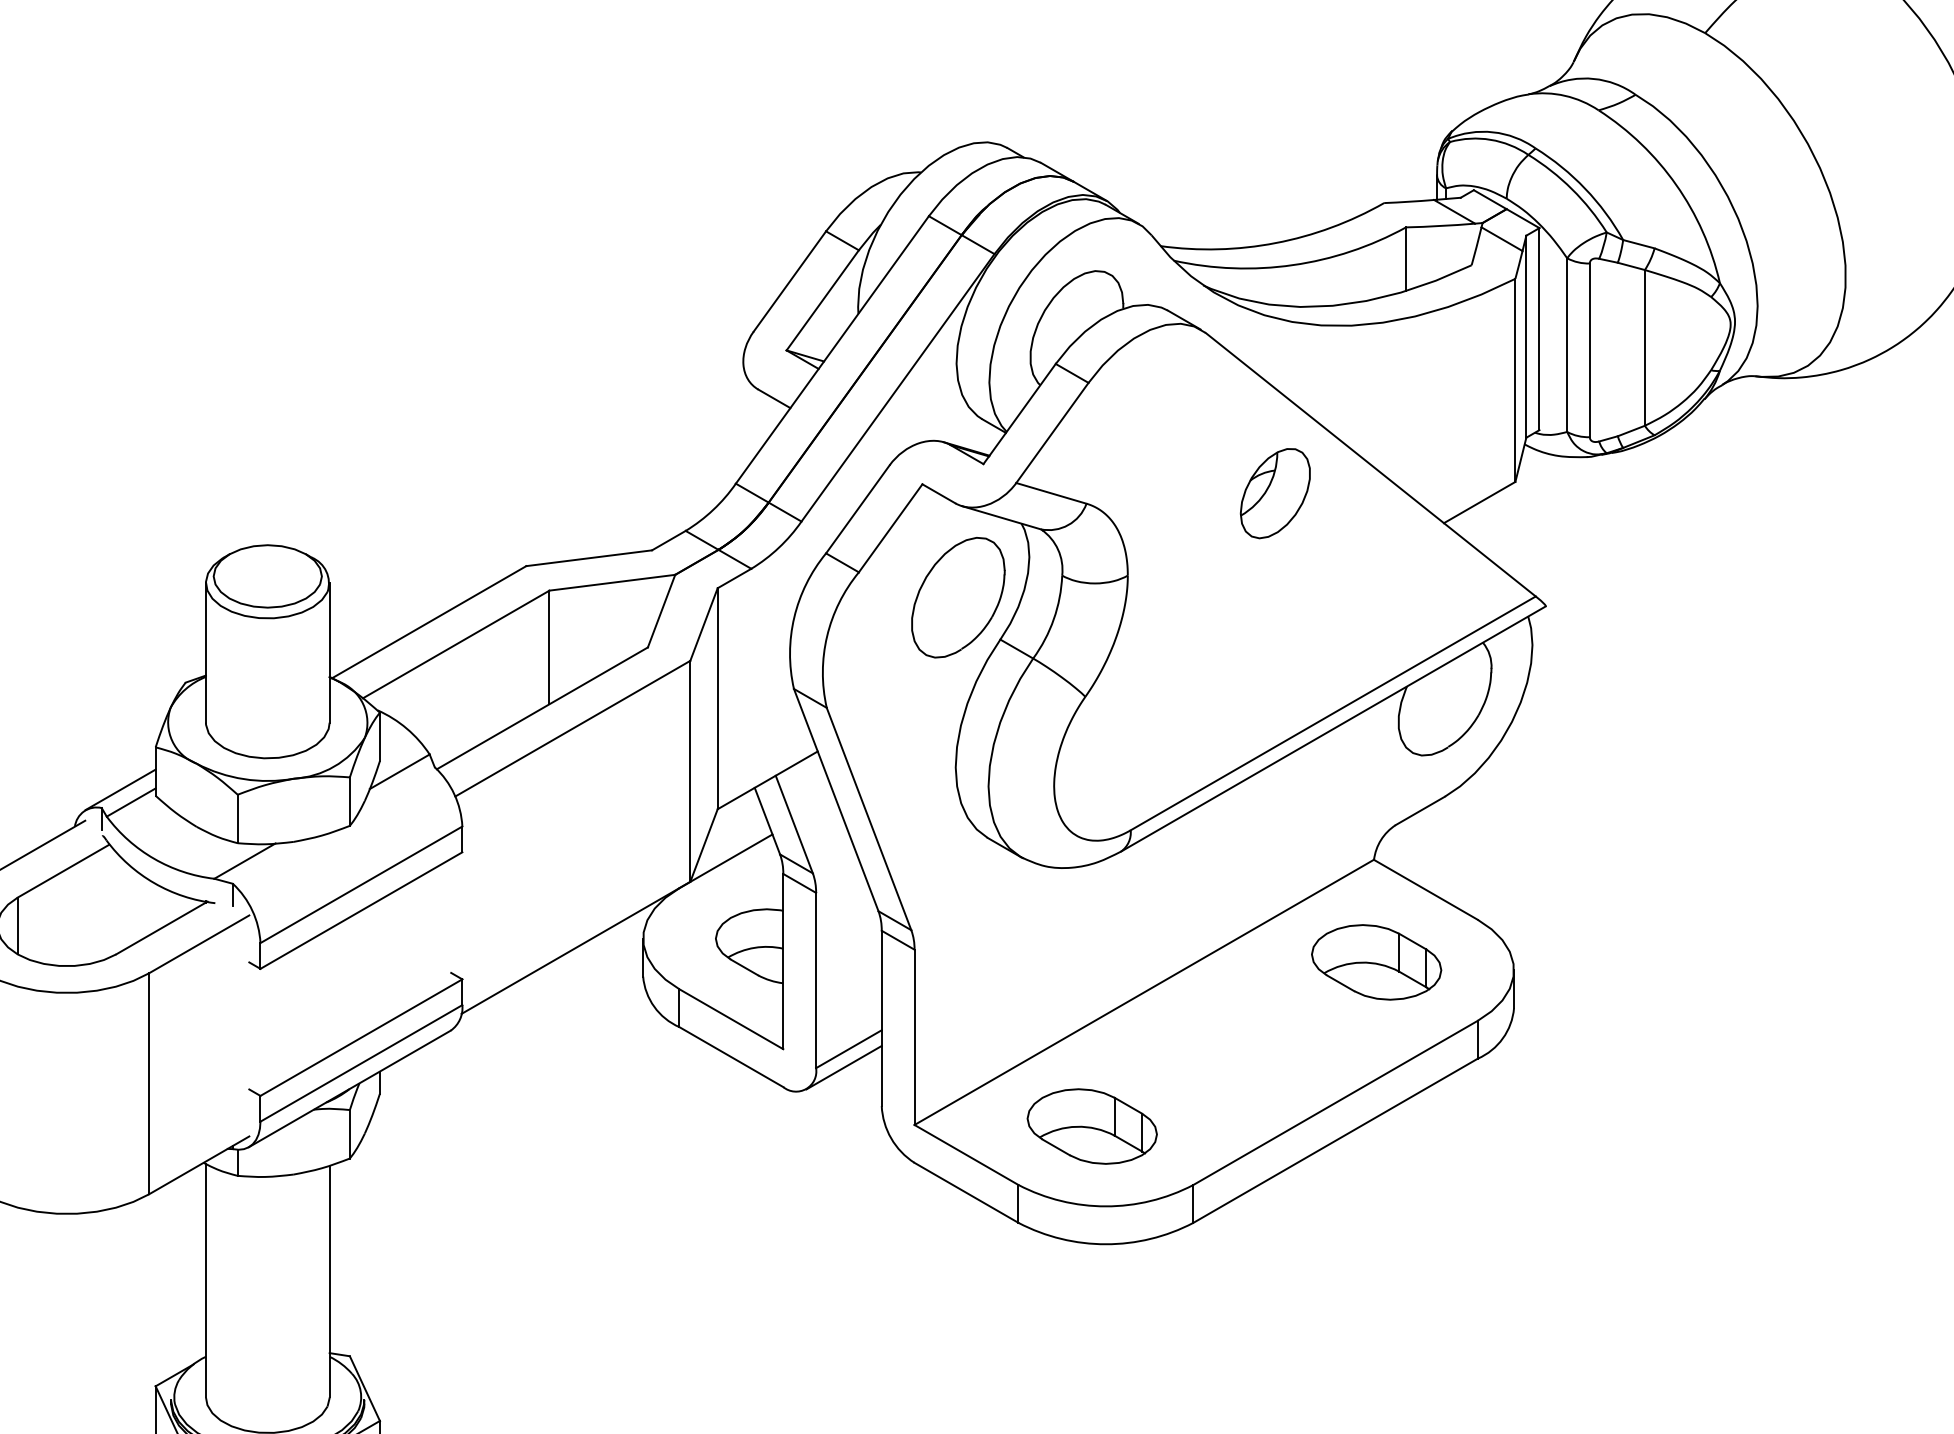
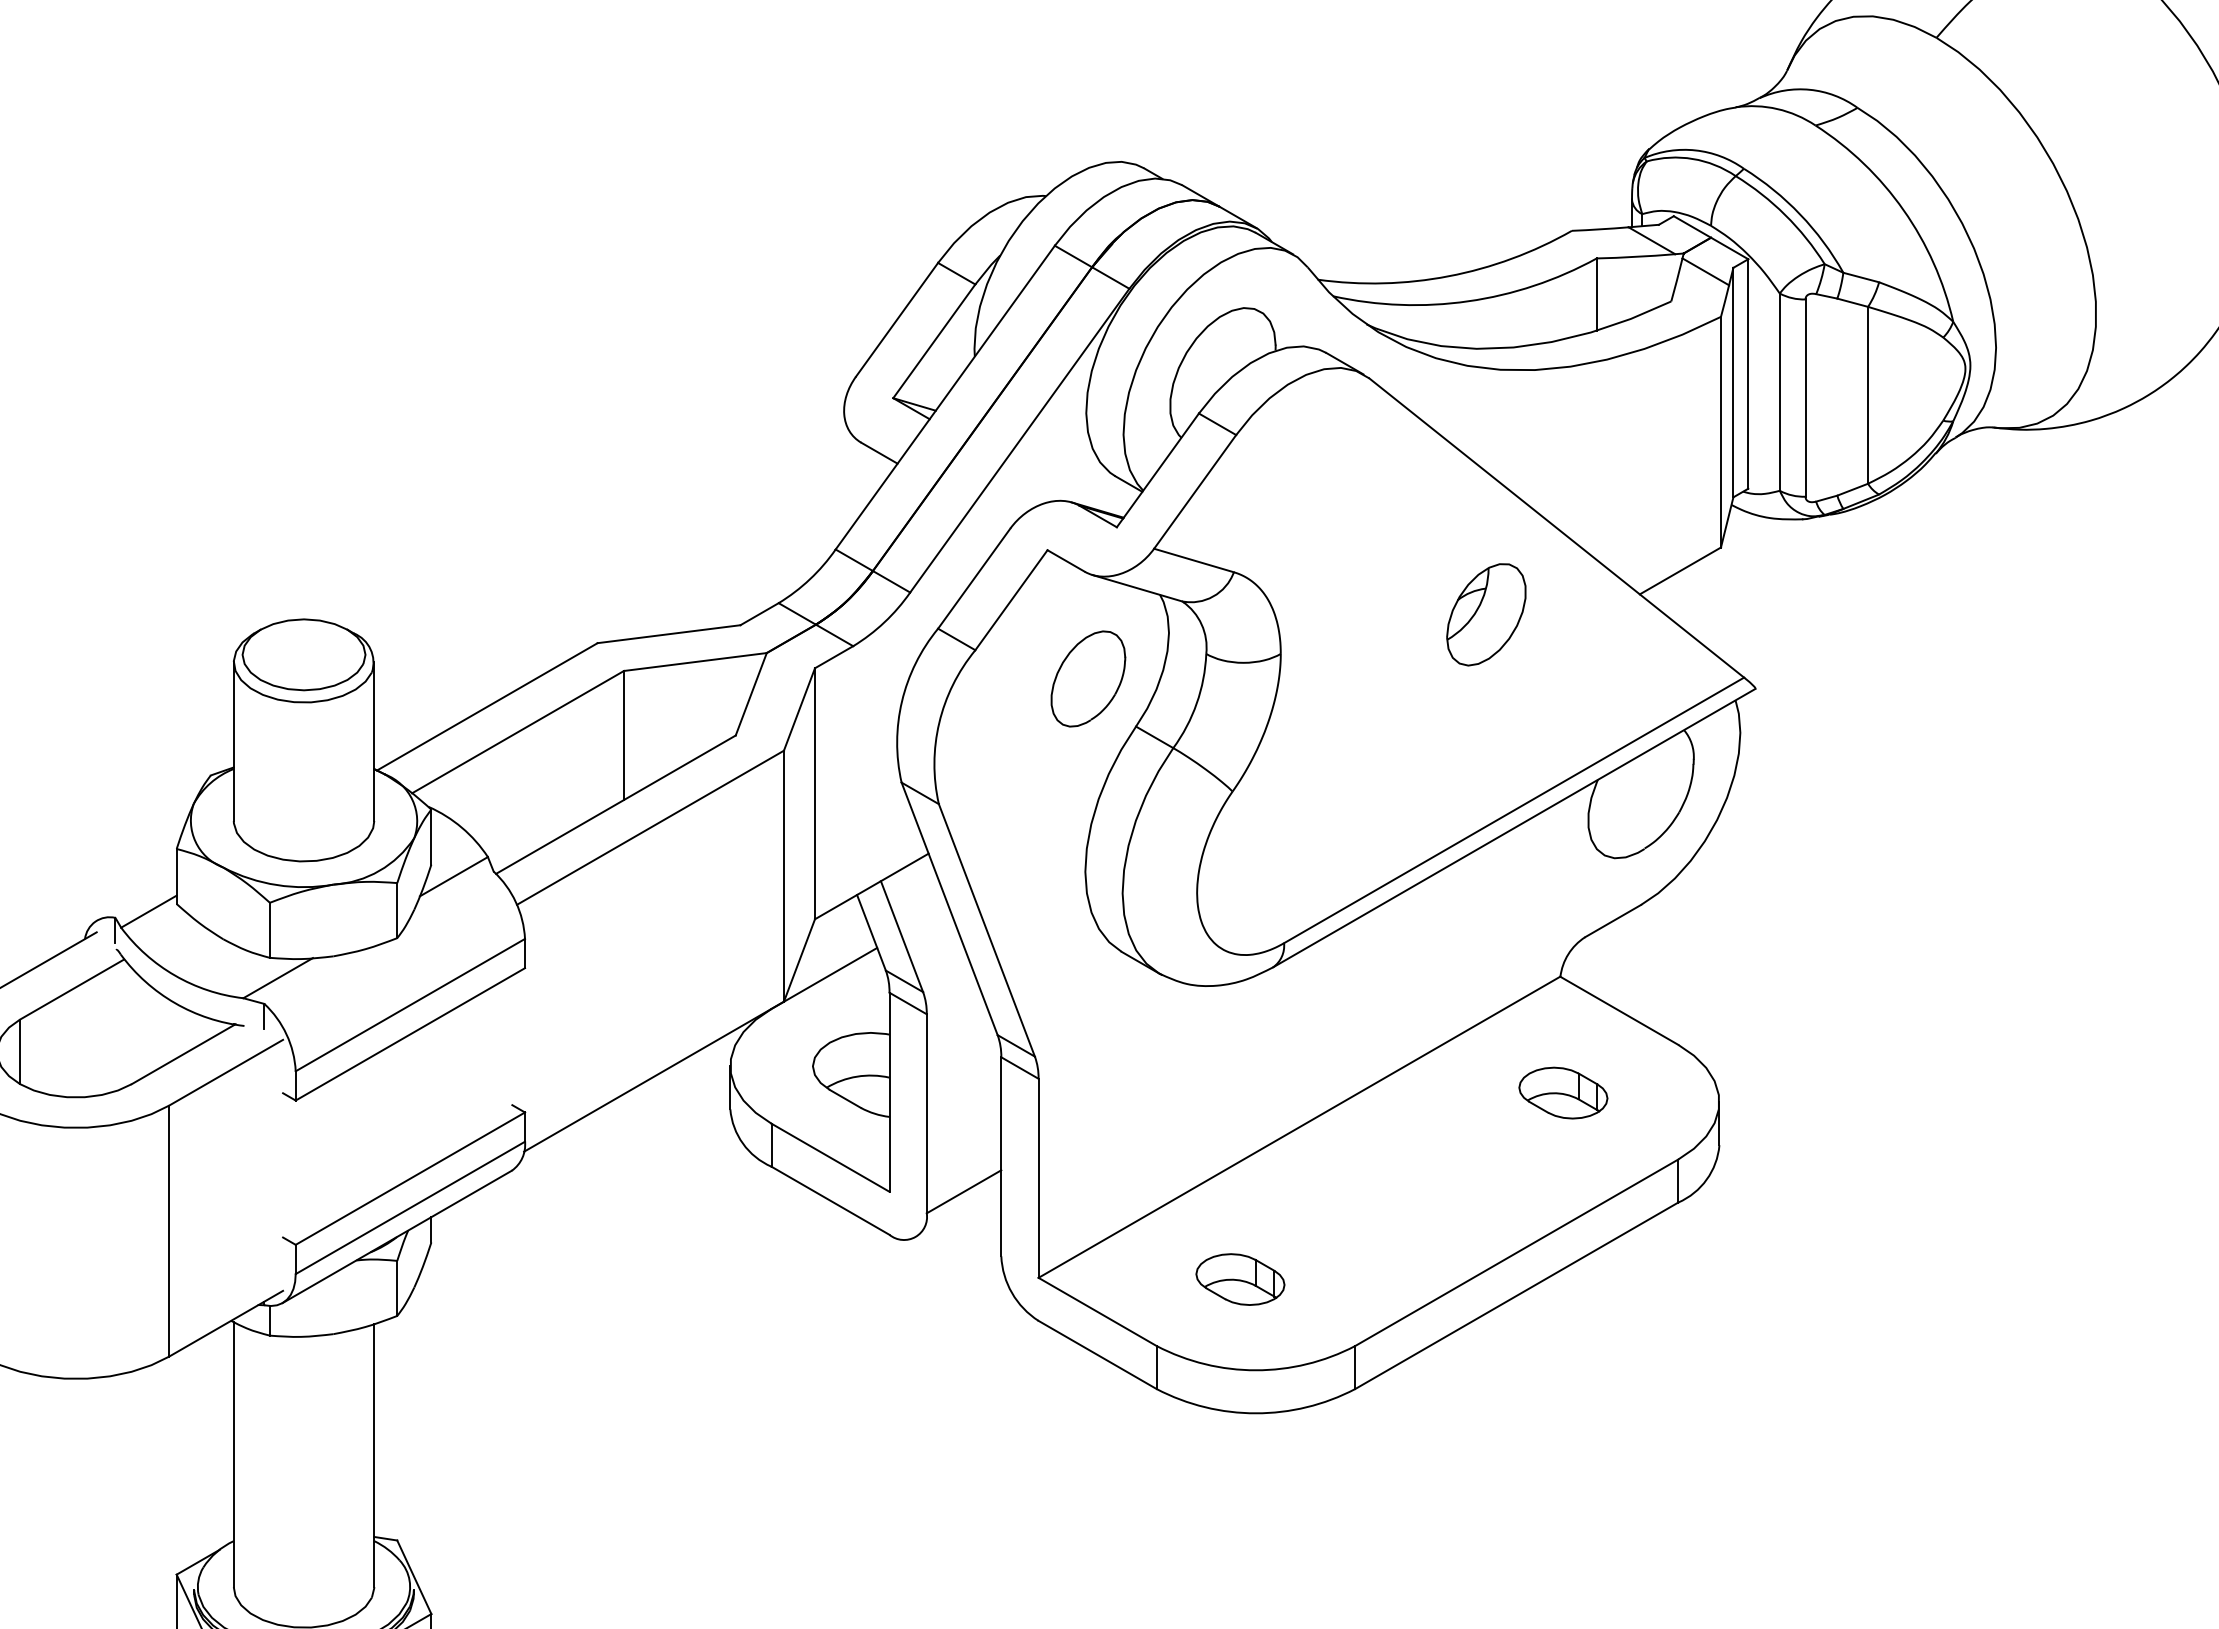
part: (1275, 493) -> (1486, 614), moved
part: (958, 597) -> (1088, 678), size x0.7
line: (120, 790) -> (136, 897), removed
part: (1376, 961) -> (1563, 1092), size x0.6
line: (844, 1067) -> (958, 1212), removed
part: (1092, 1126) -> (1240, 1279), size x0.6

